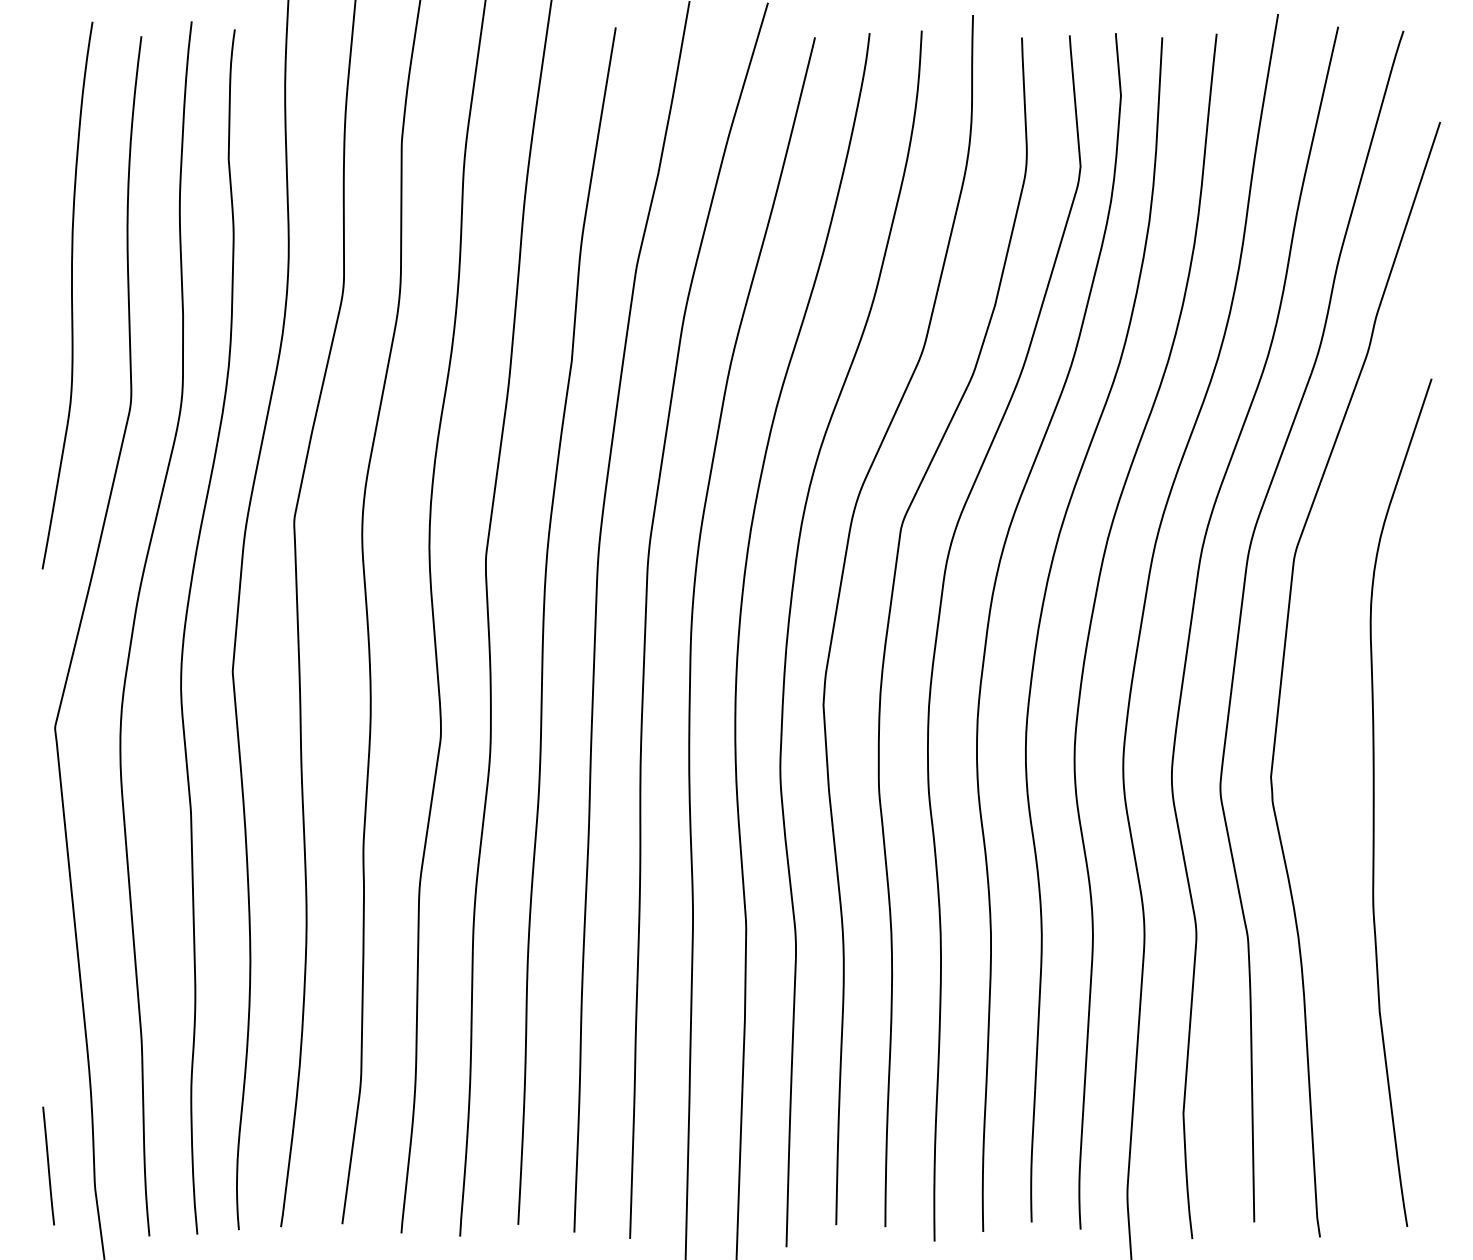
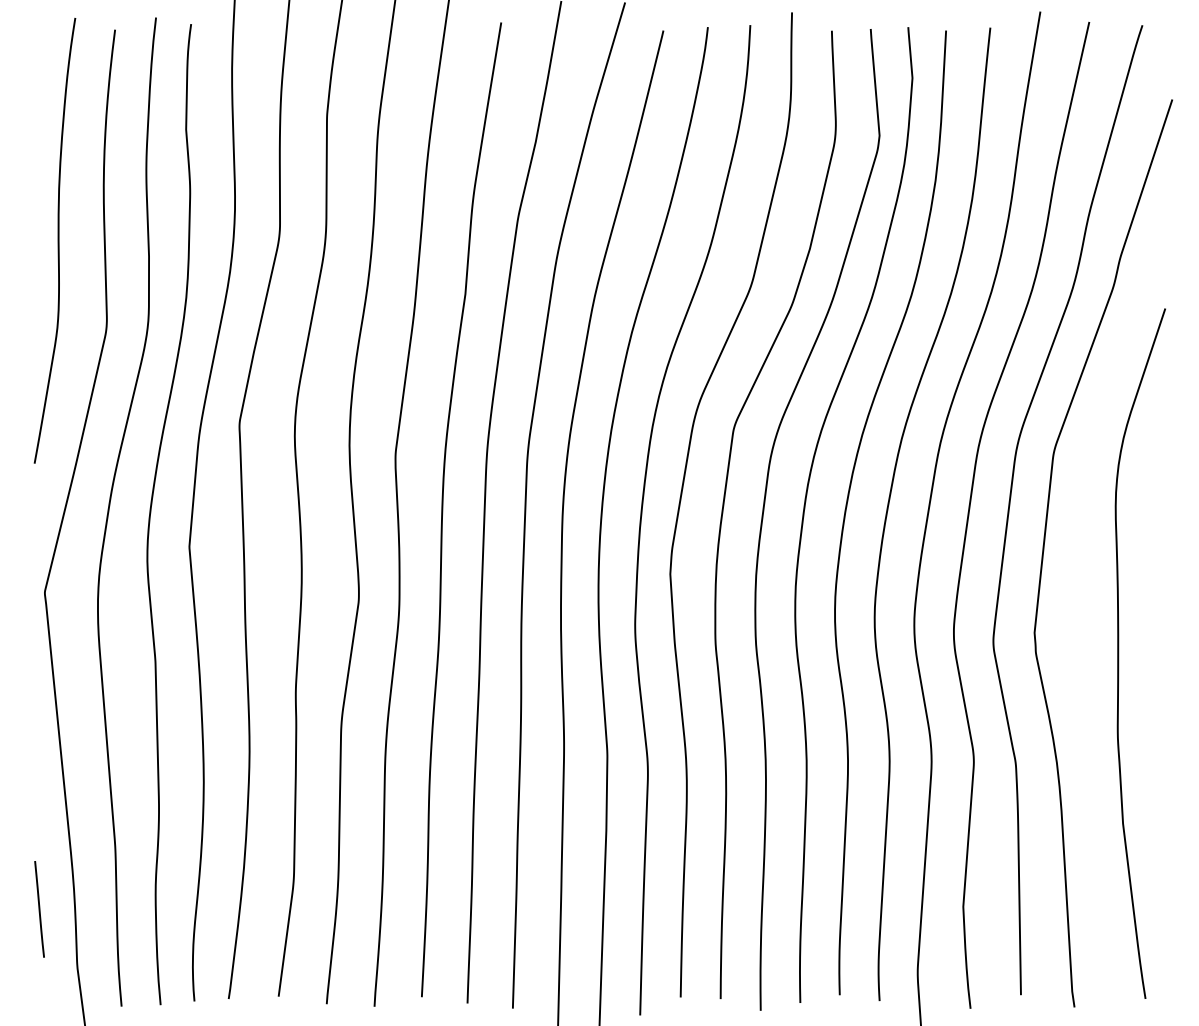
line: (48, 1166) -> (39, 909), moved

